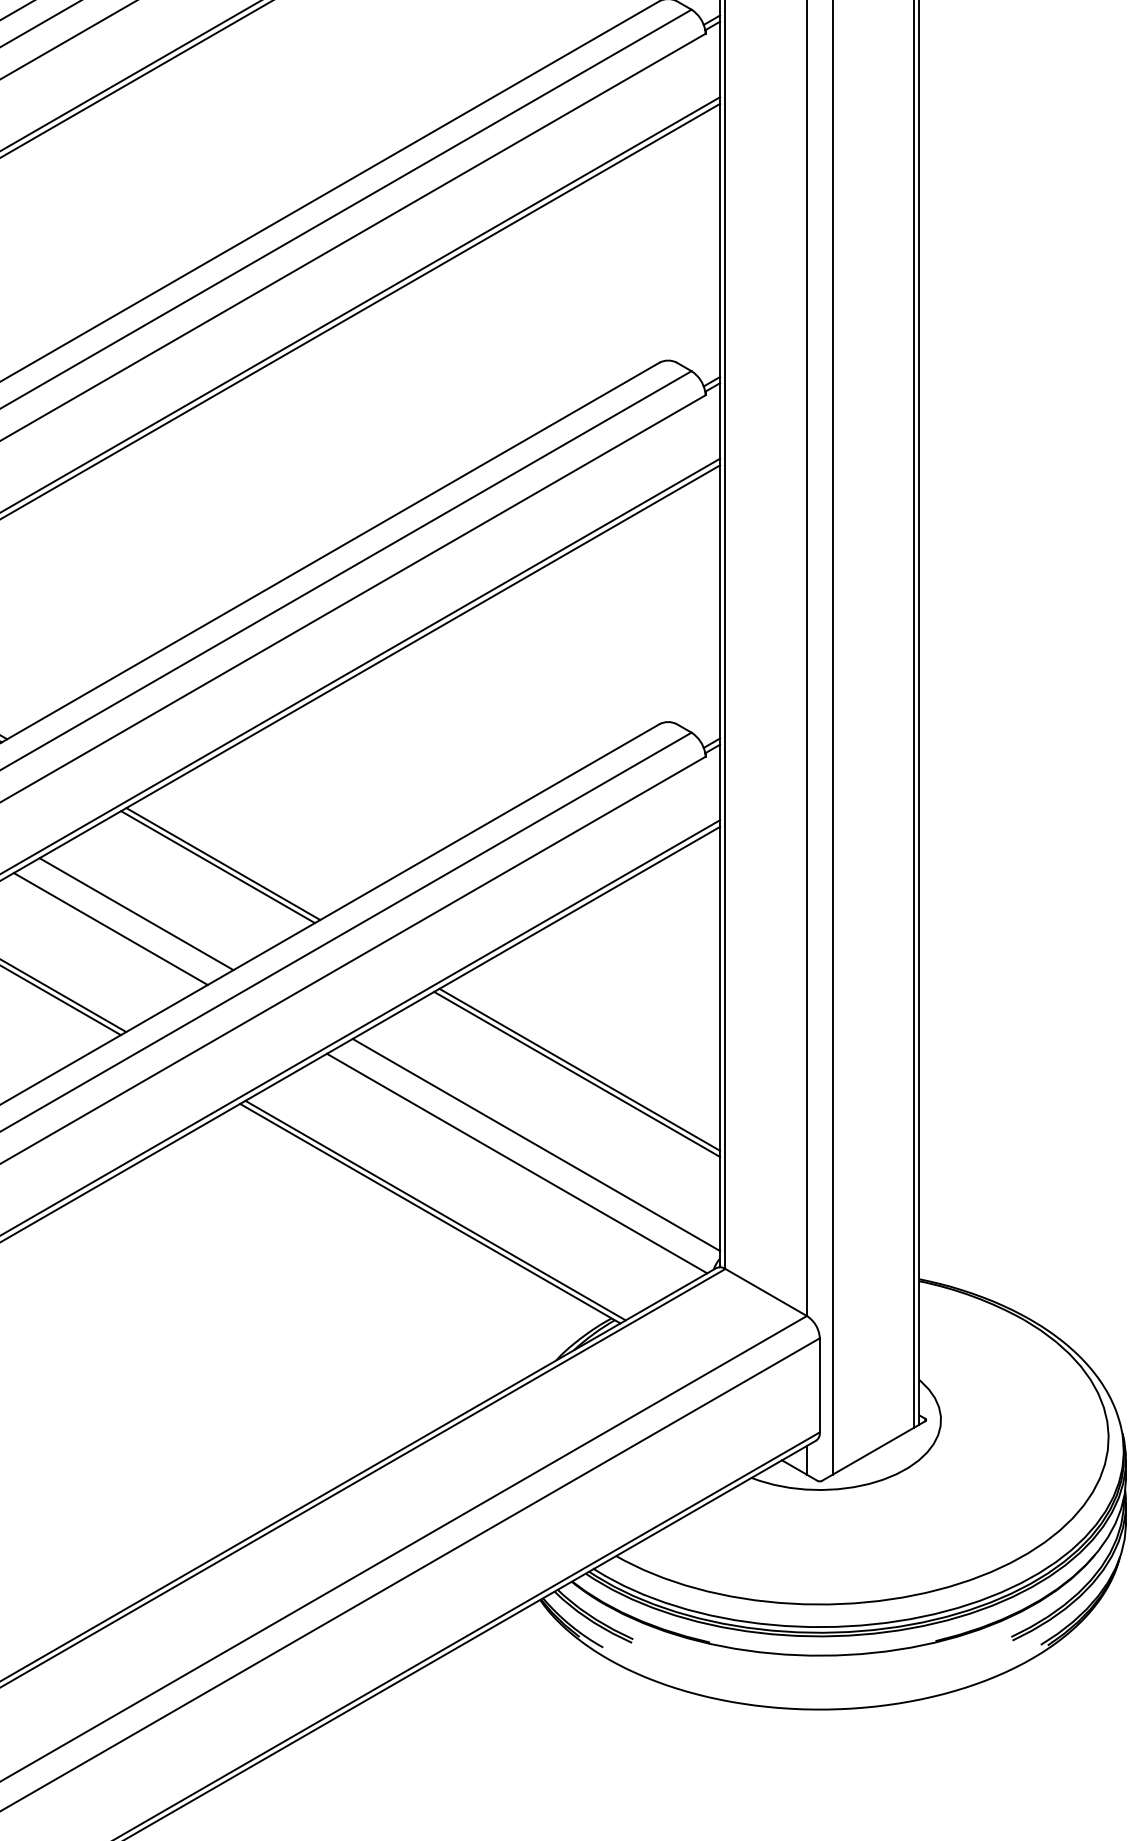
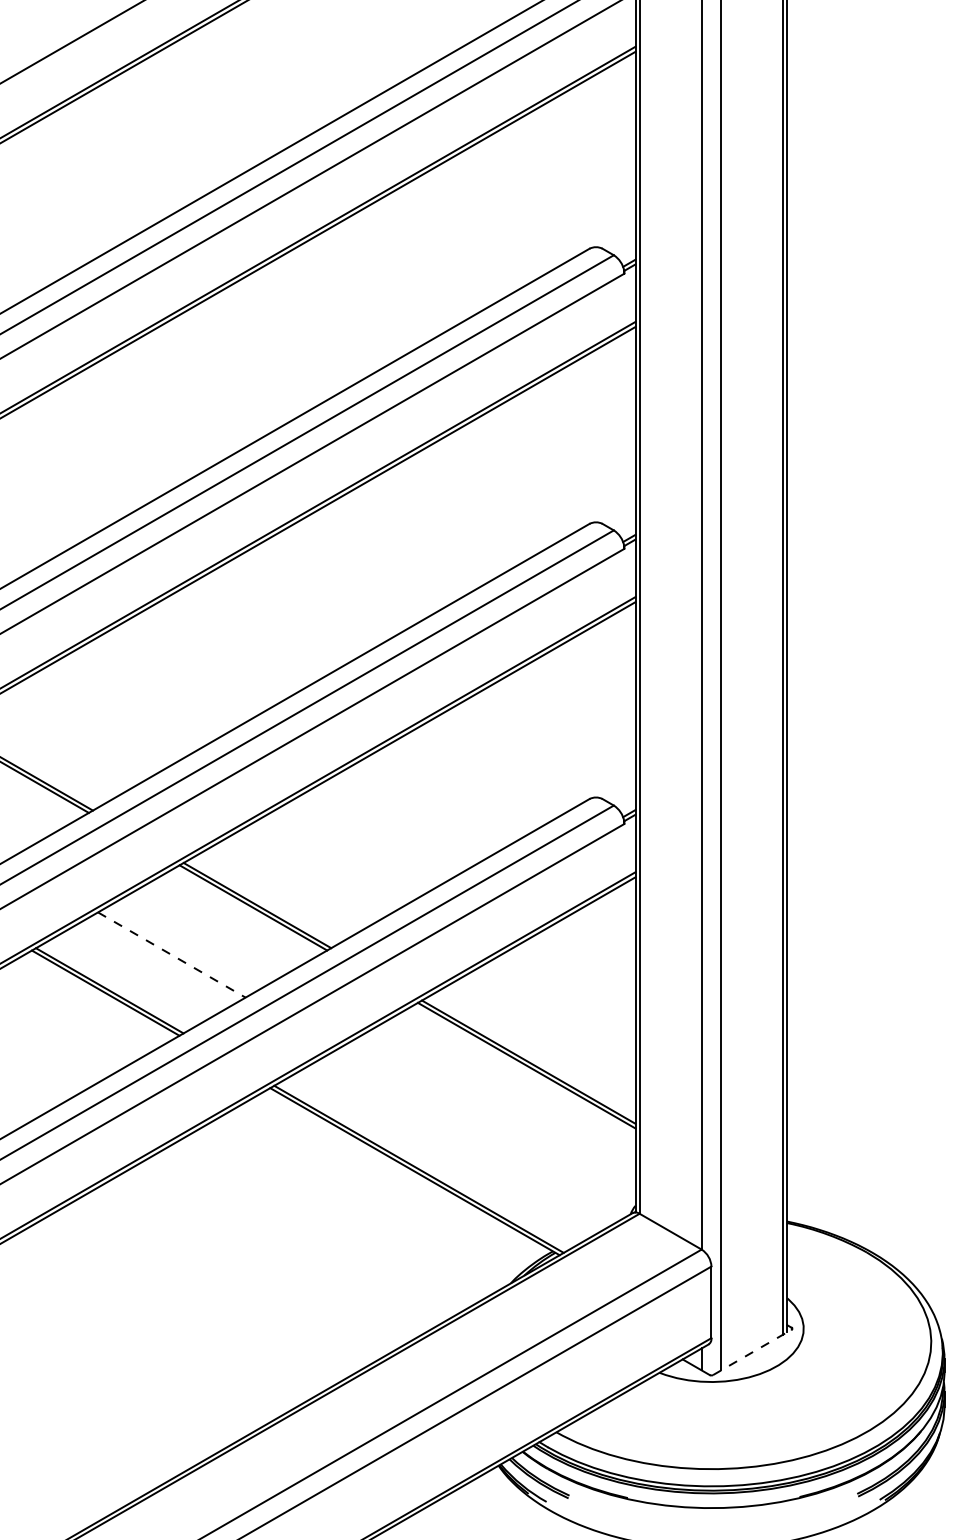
line: (136, 913) -> (191, 943), removed
line: (111, 929) -> (172, 955), solid -> dashed
line: (536, 1145) -> (495, 1119), removed
line: (516, 1163) -> (480, 1133), removed
line: (873, 1451) -> (752, 1352), solid -> dashed

